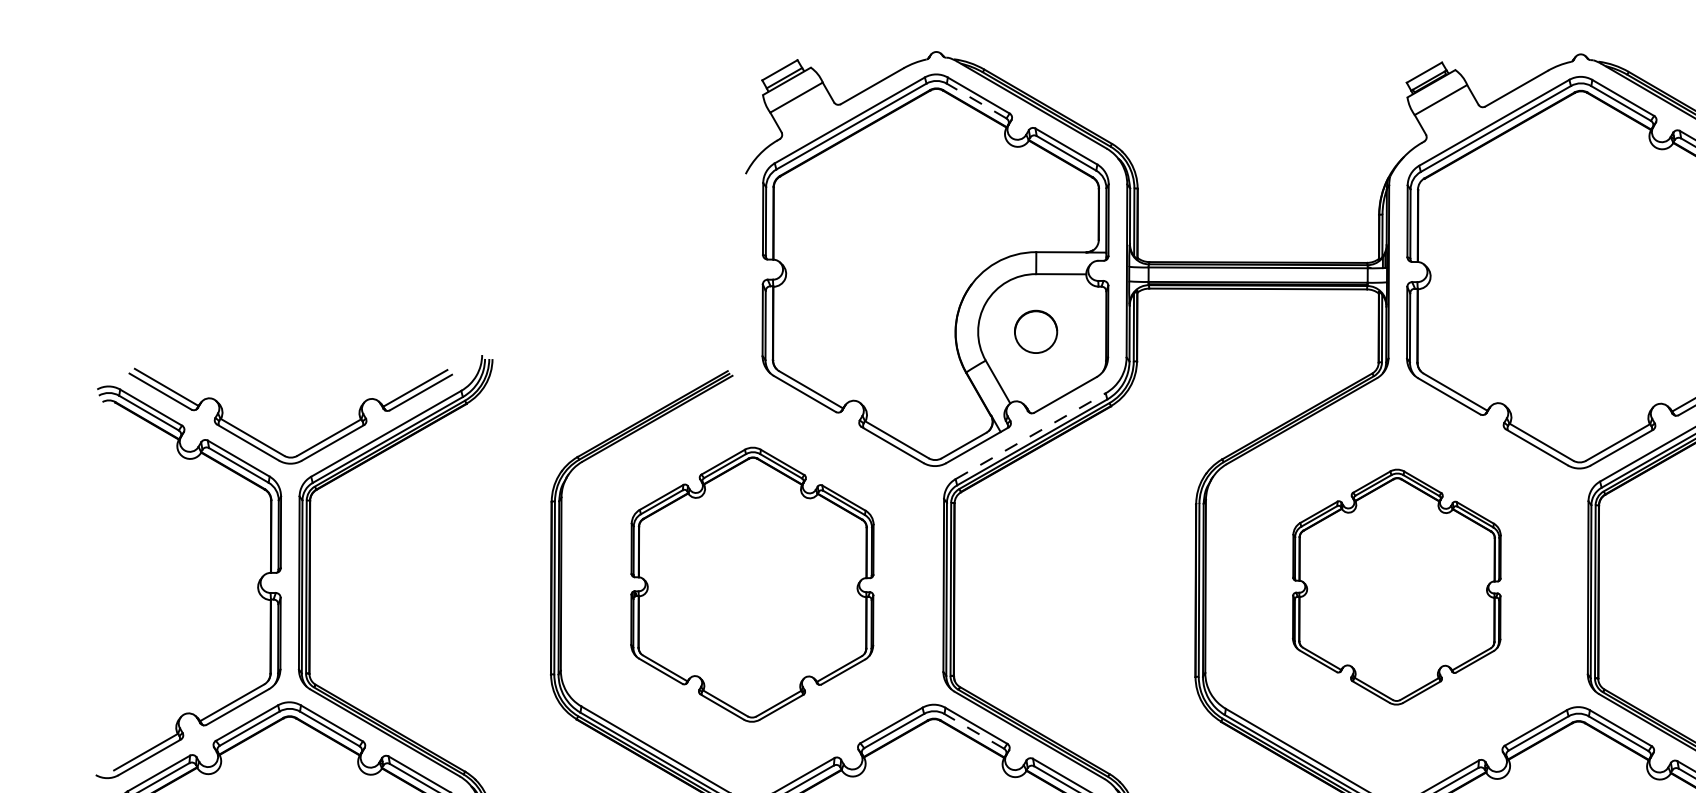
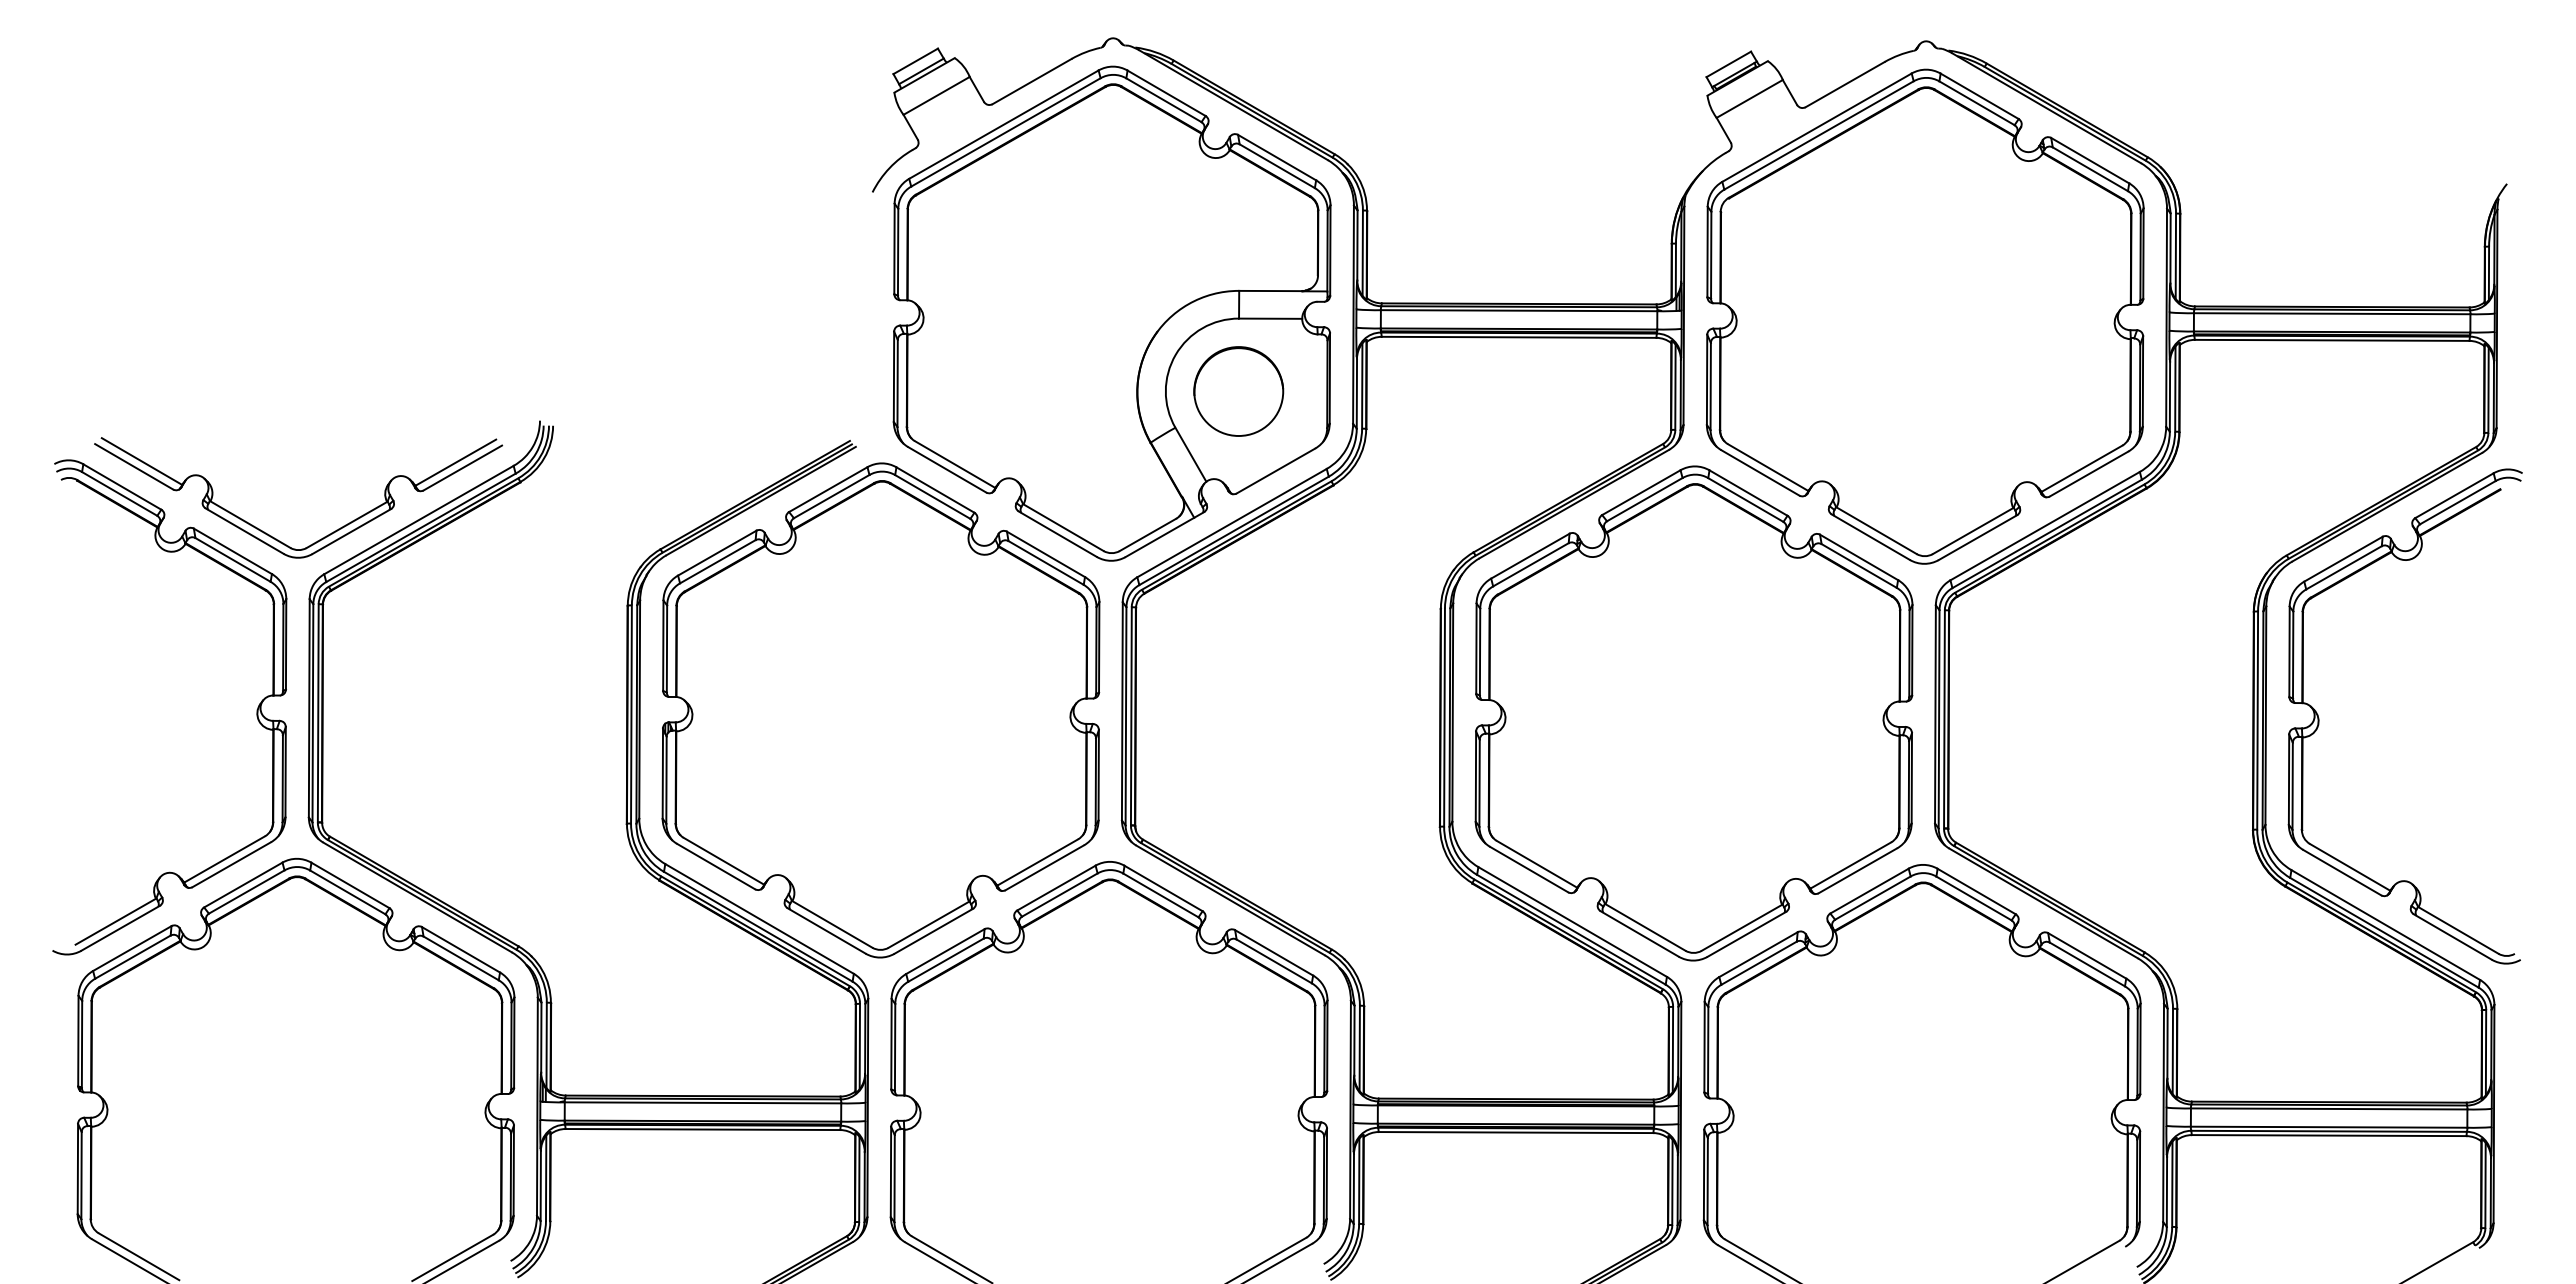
line: (976, 101) -> (1163, 100), dashed -> solid
part: (1035, 331) -> (1238, 391), size x1.67
line: (1031, 435) -> (1232, 522), dashed -> solid
part: (752, 584) -> (880, 710), size x1.43
part: (1396, 587) -> (1693, 713), size x1.67
line: (973, 731) -> (1160, 895), dashed -> solid

